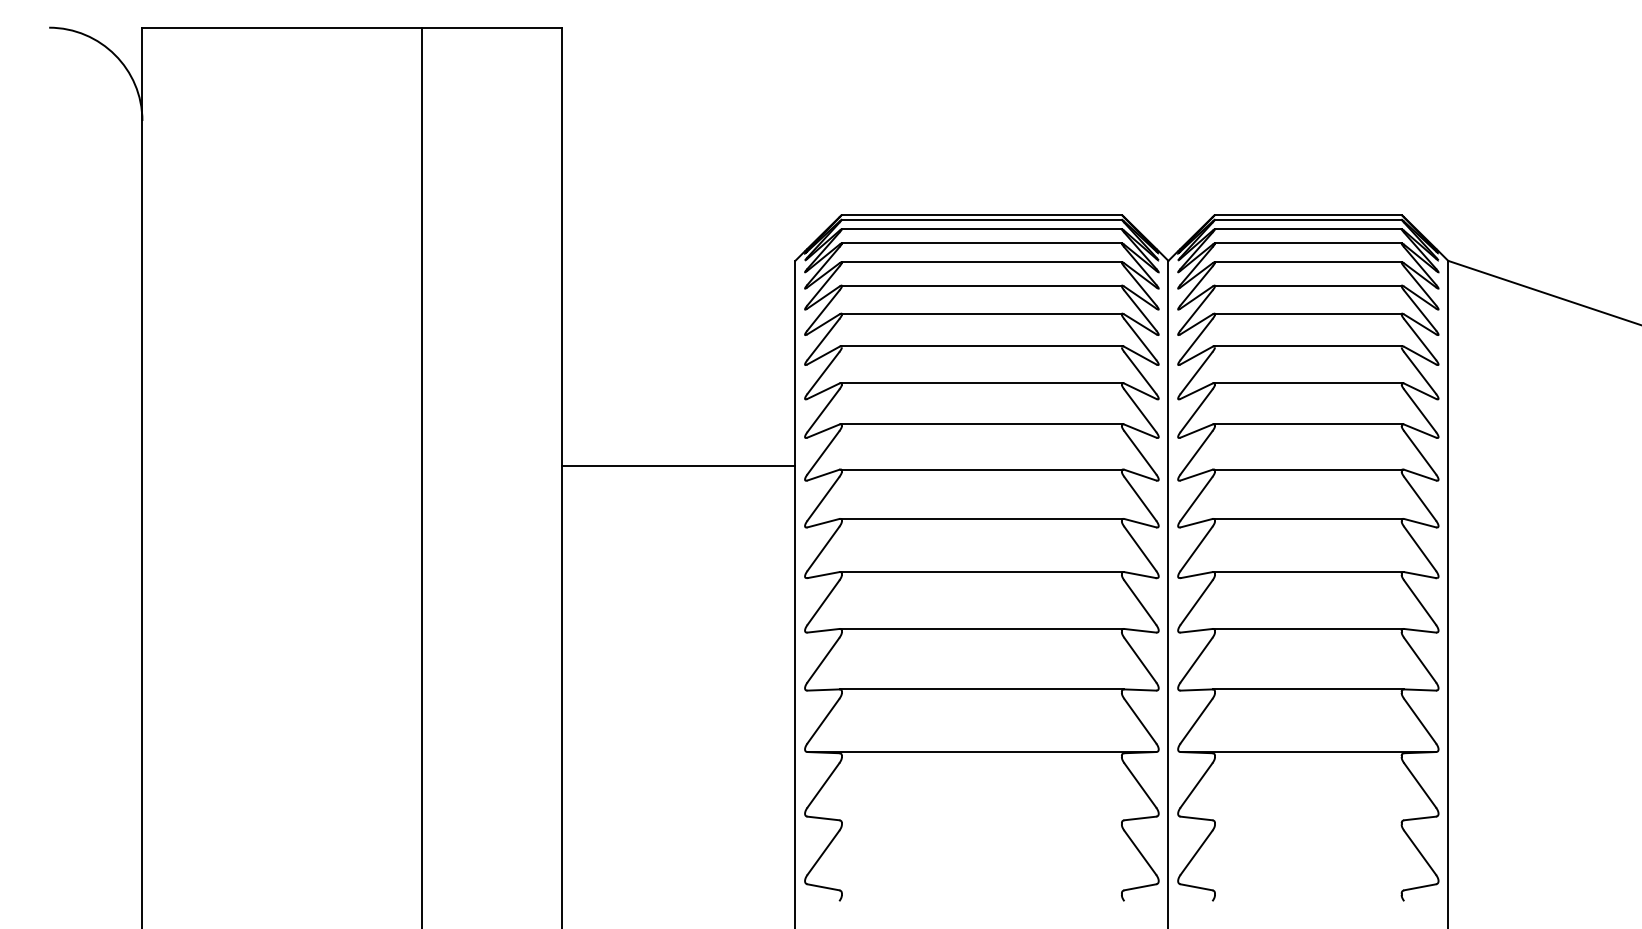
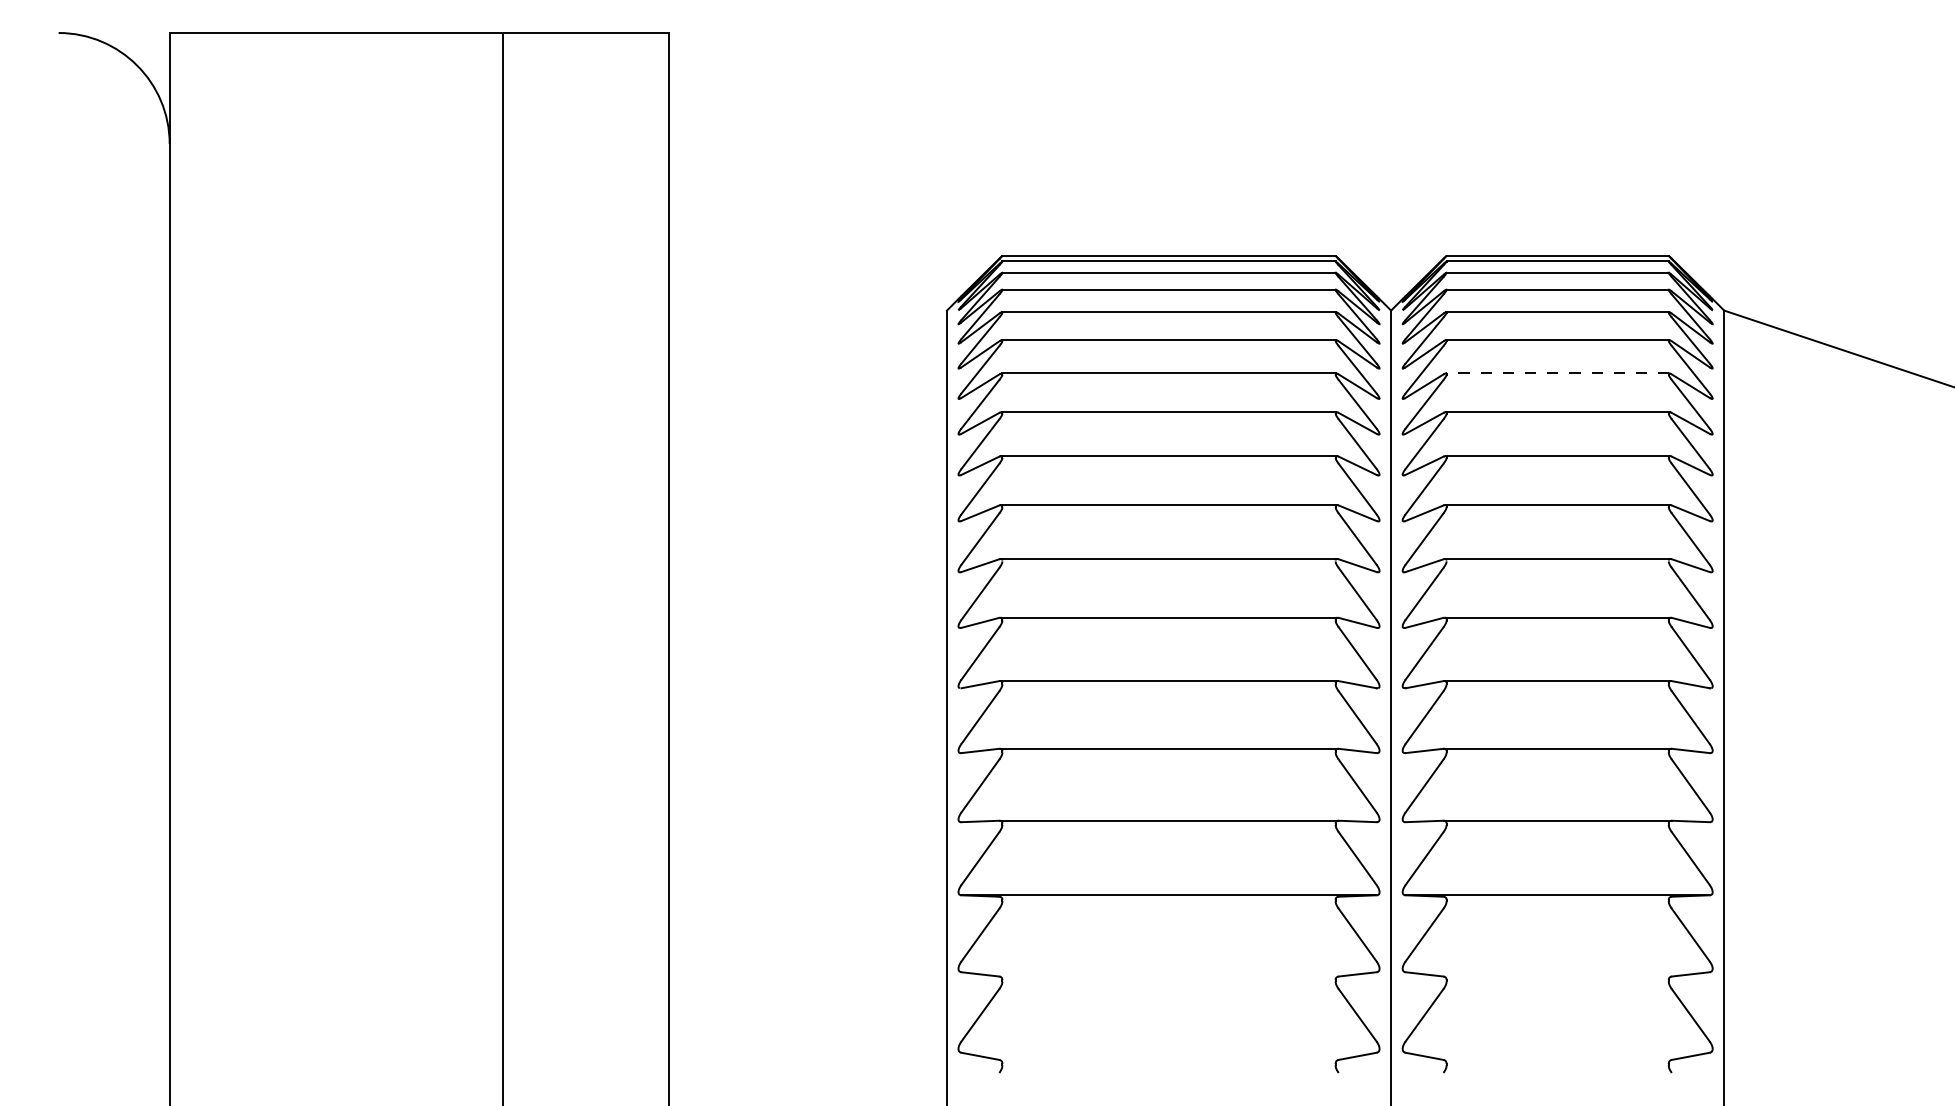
line: (1308, 313) -> (1557, 373), solid -> dashed
line: (678, 465) -> (807, 554), removed

